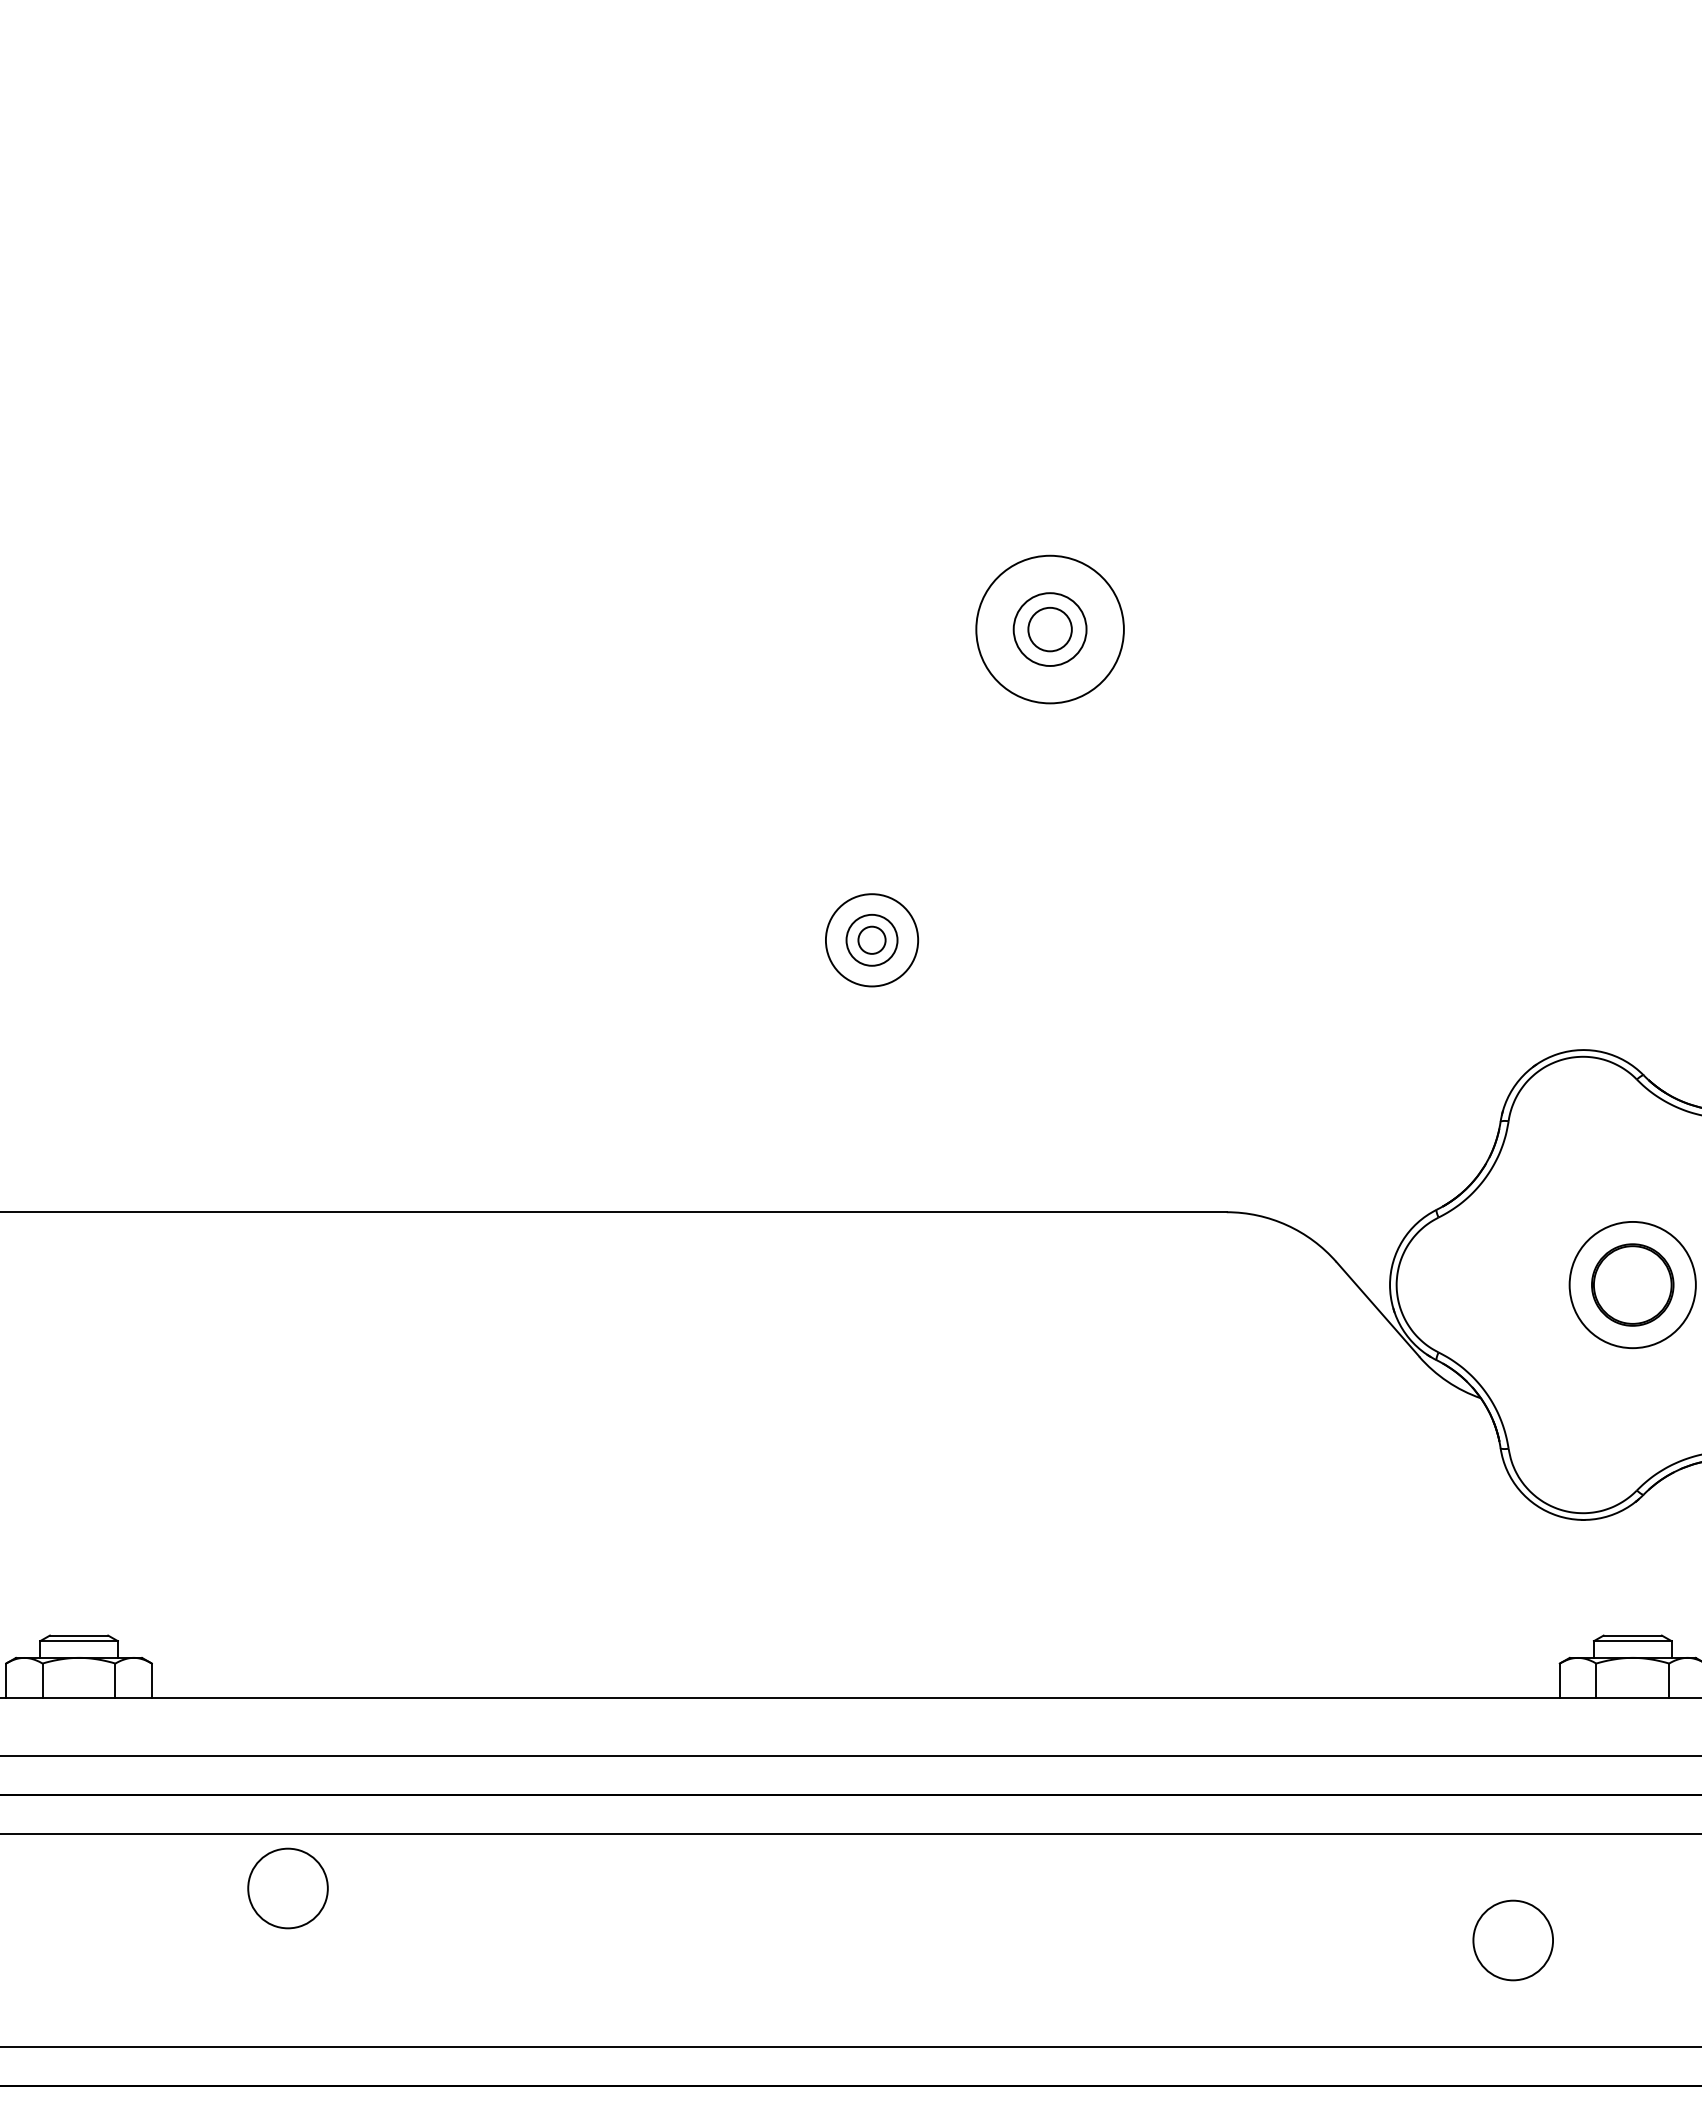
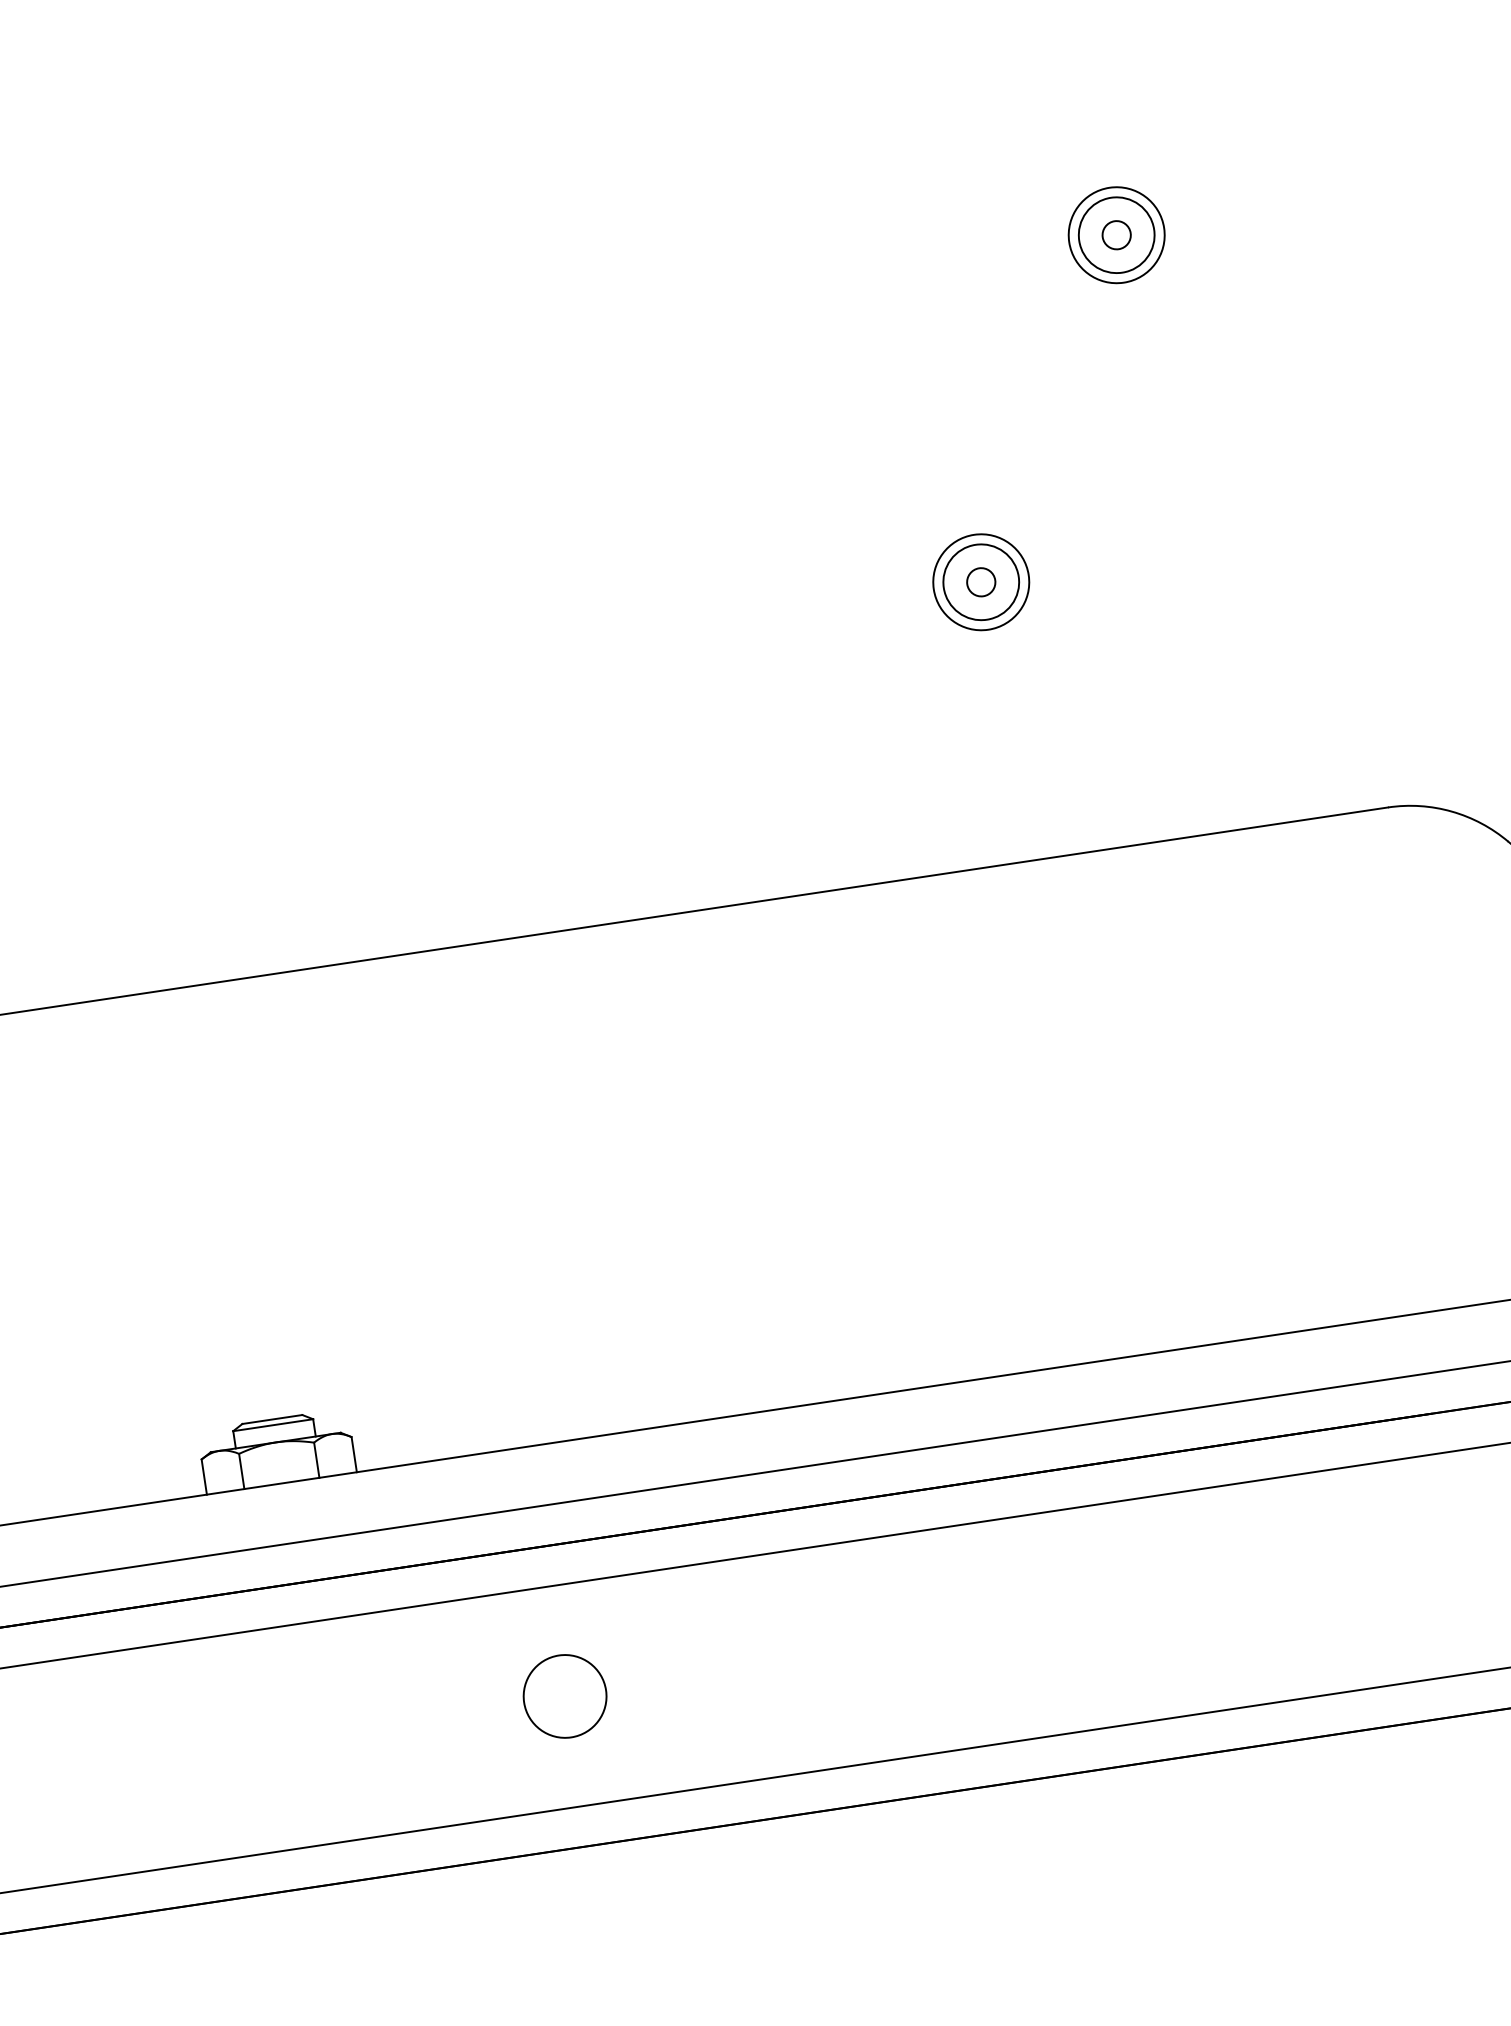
circle: (1049, 629) -> (1116, 235), size x0.62
circle: (1050, 629) -> (1117, 235), size x0.62
circle: (871, 939) -> (980, 581), size x1.43
circle: (287, 1888) -> (564, 1696), moved

